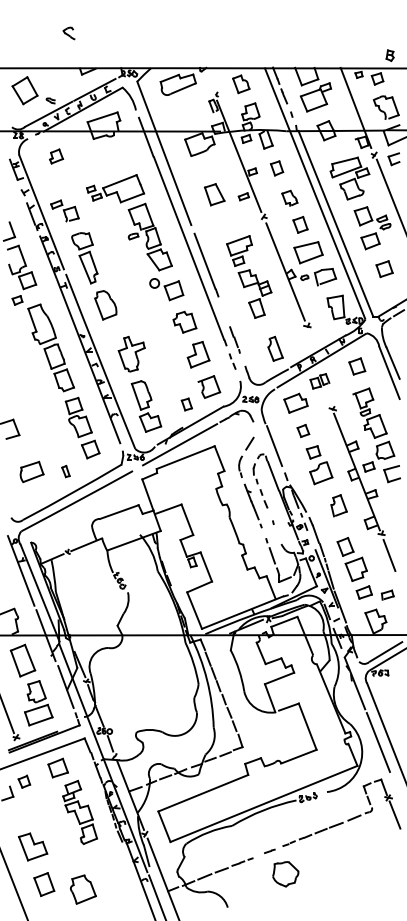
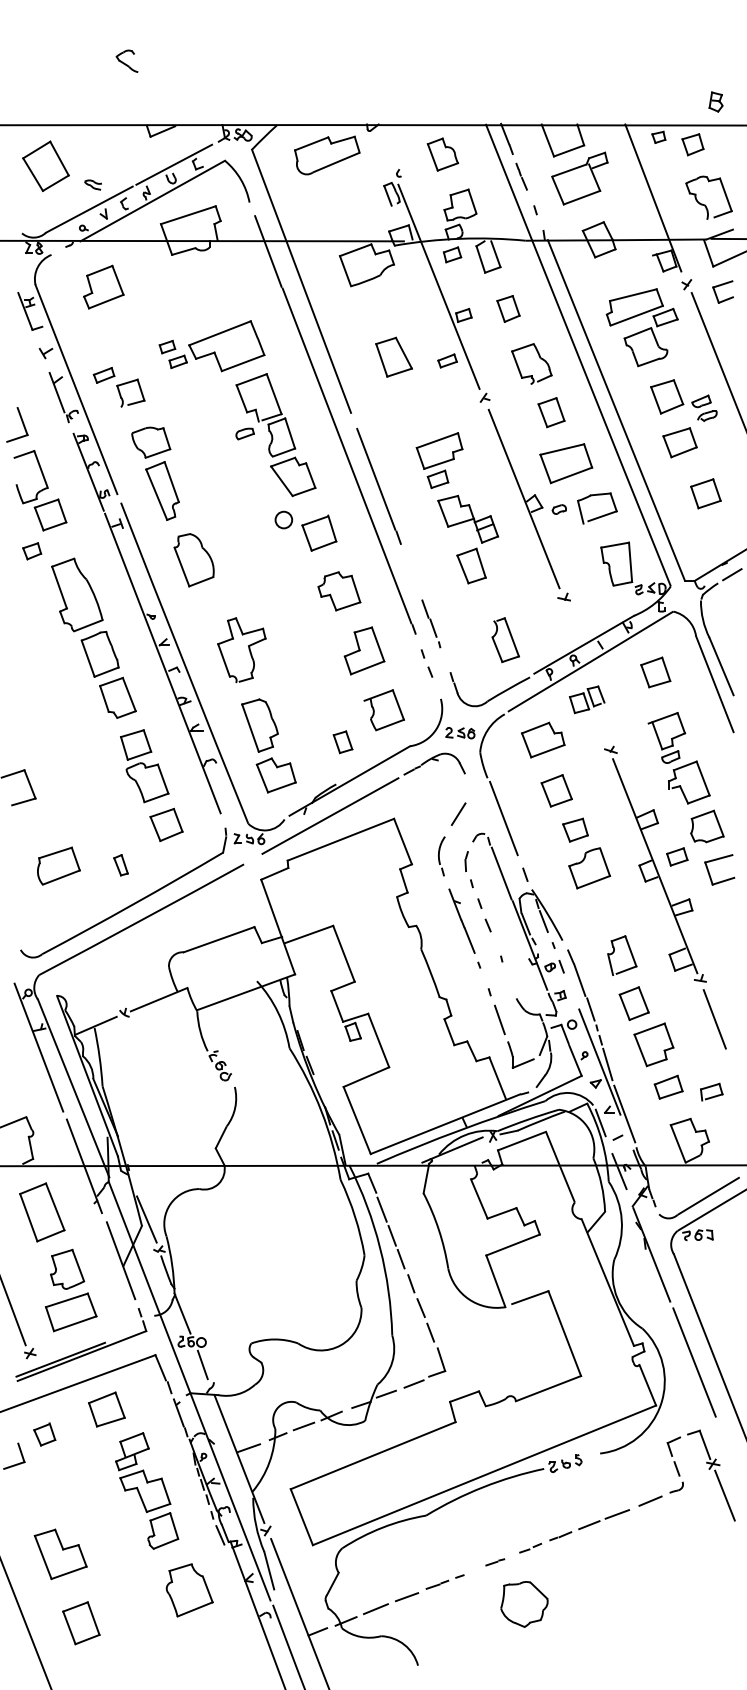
part: (56, 156) -> (103, 287), size x1.67
part: (289, 198) -> (531, 364), size x1.43
part: (303, 430) -> (557, 789), size x1.43
part: (338, 505) -> (621, 955), moved
part: (83, 889) -> (189, 1590), moved

